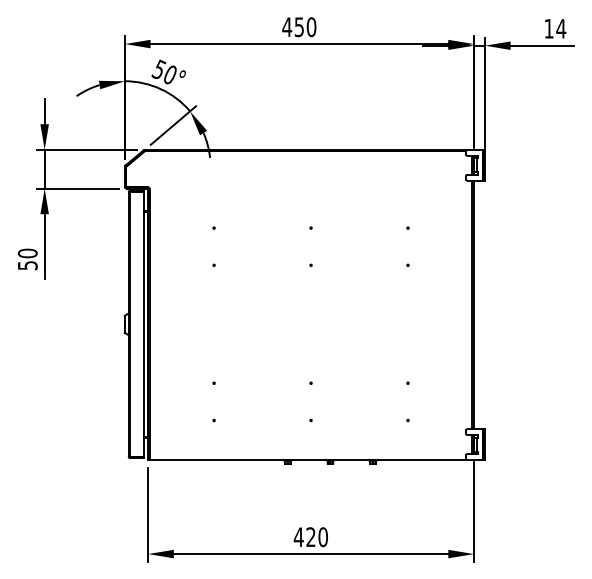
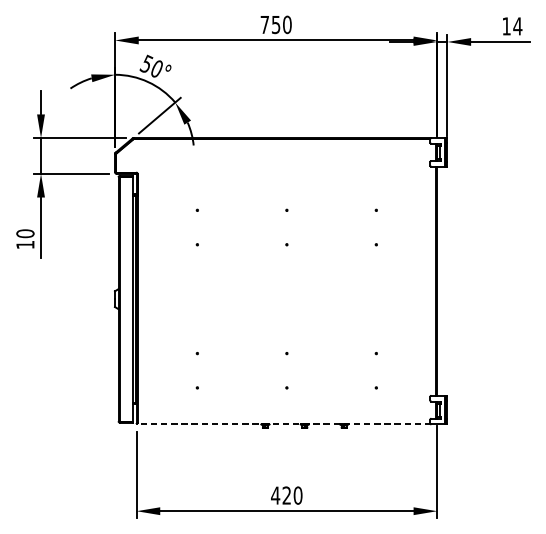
text: (287, 26) -> (265, 24), 450 -> 750
text: (27, 265) -> (25, 244), 50 -> 10
line: (307, 460) -> (283, 424), solid -> dashed

